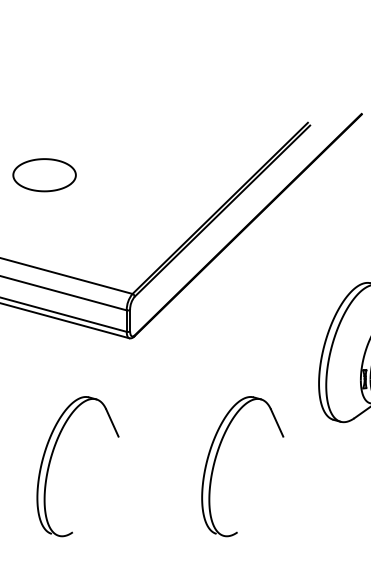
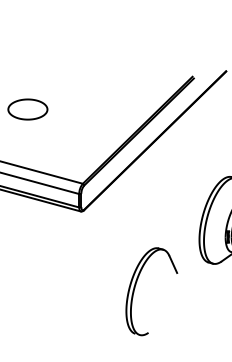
part: (51, 461) -> (32, 288), removed

